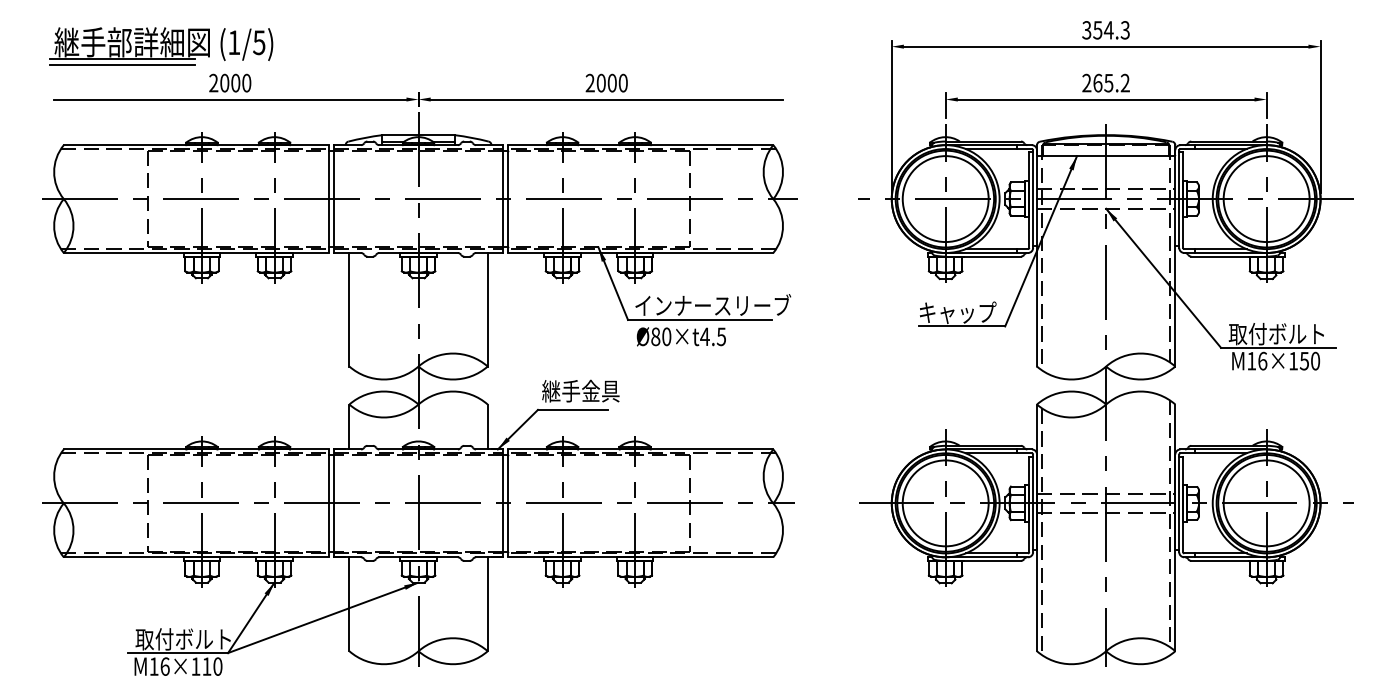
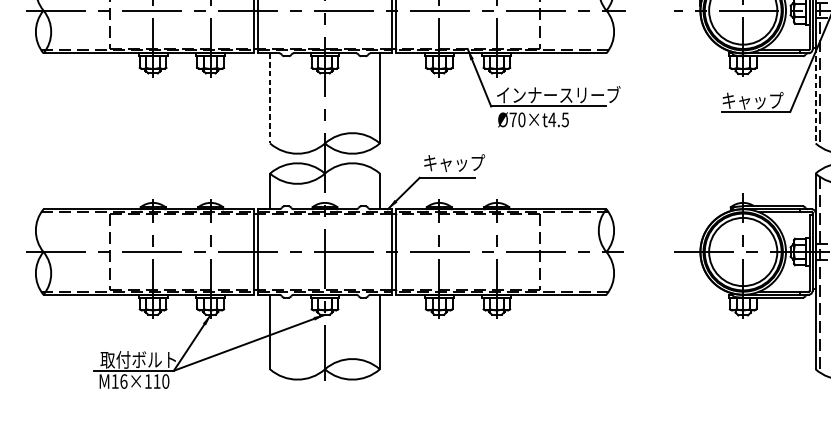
line: (1037, 306) -> (816, 95), solid -> dashed
line: (349, 309) -> (270, 98), solid -> dashed
text: (655, 336) -> (512, 119), Ø80×t4.5 -> Ø70×t4.5
text: (581, 390) -> (454, 162), 継手金具 -> キャップ

